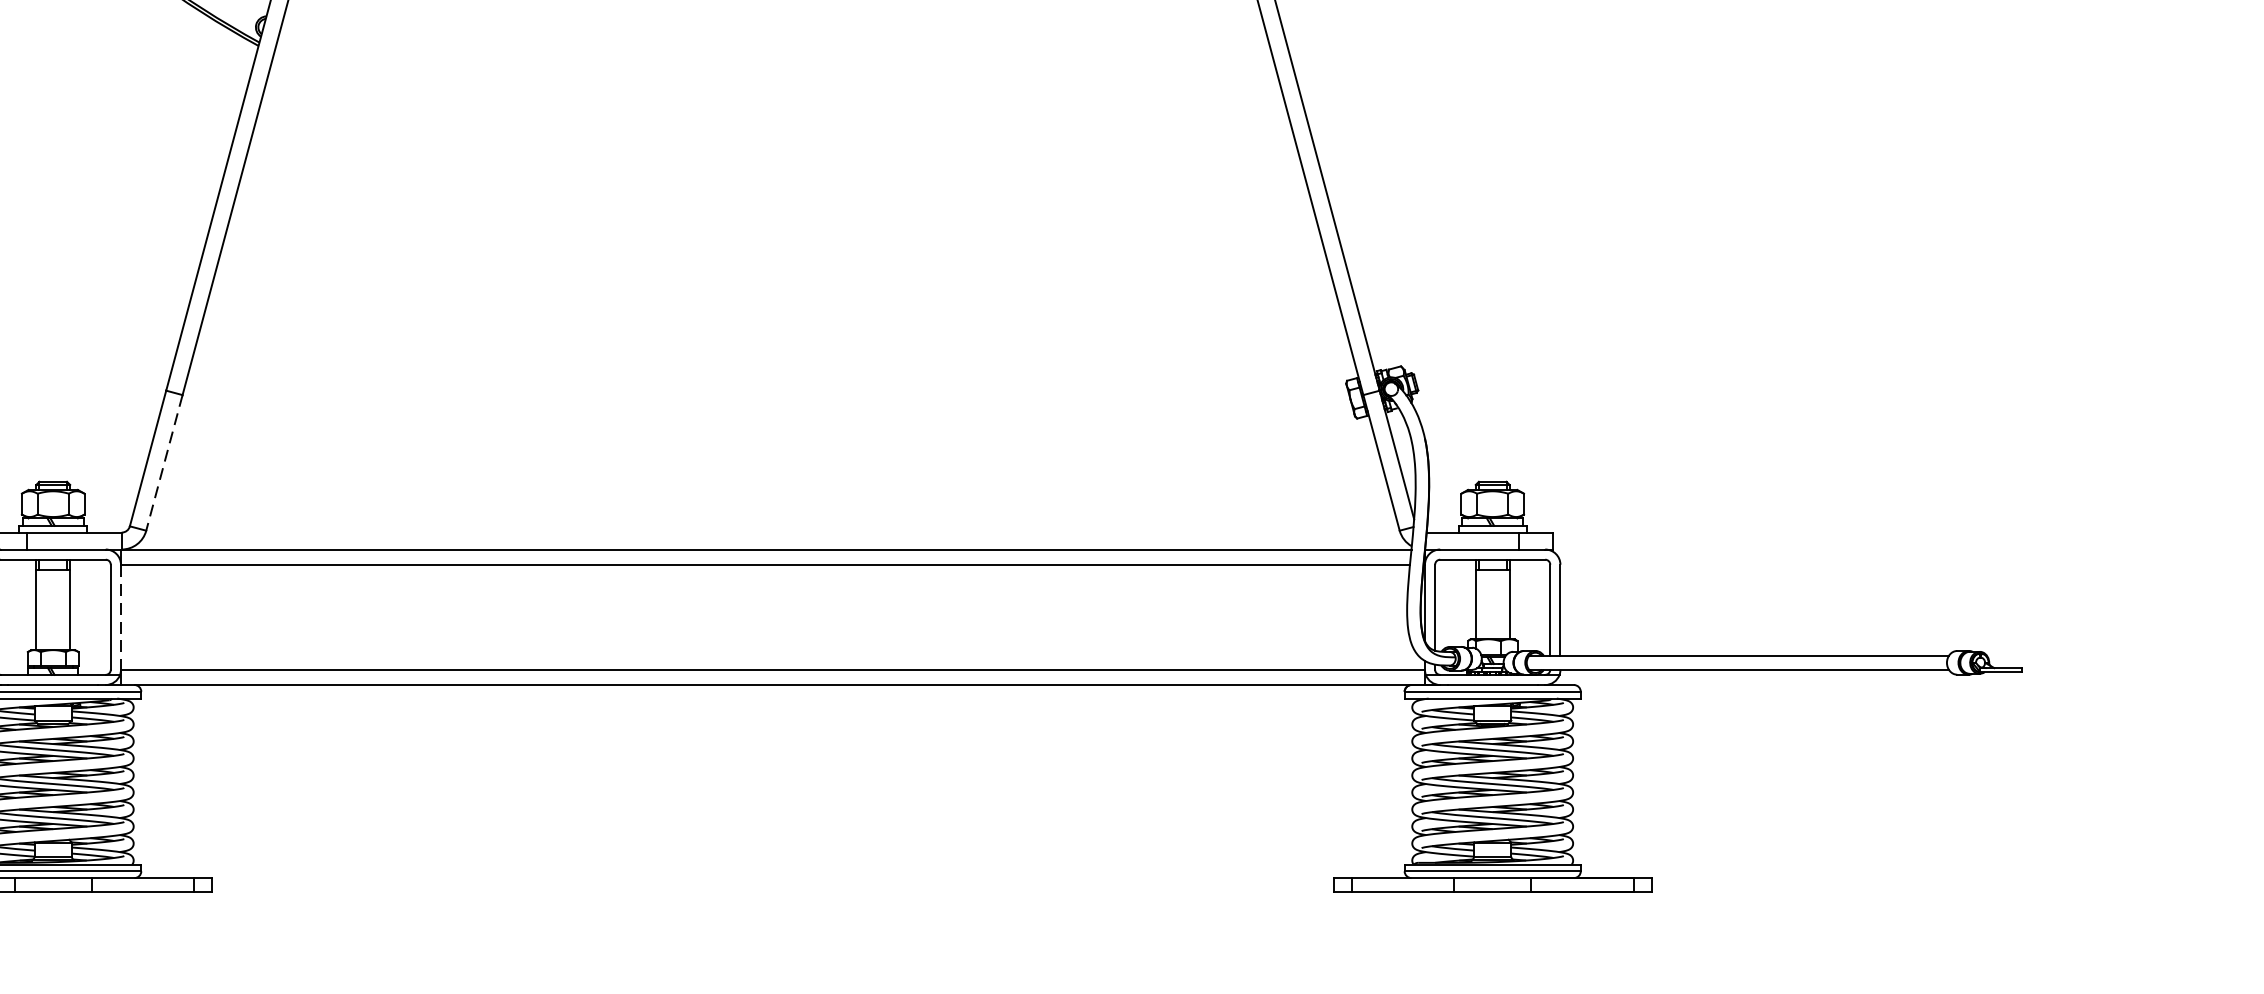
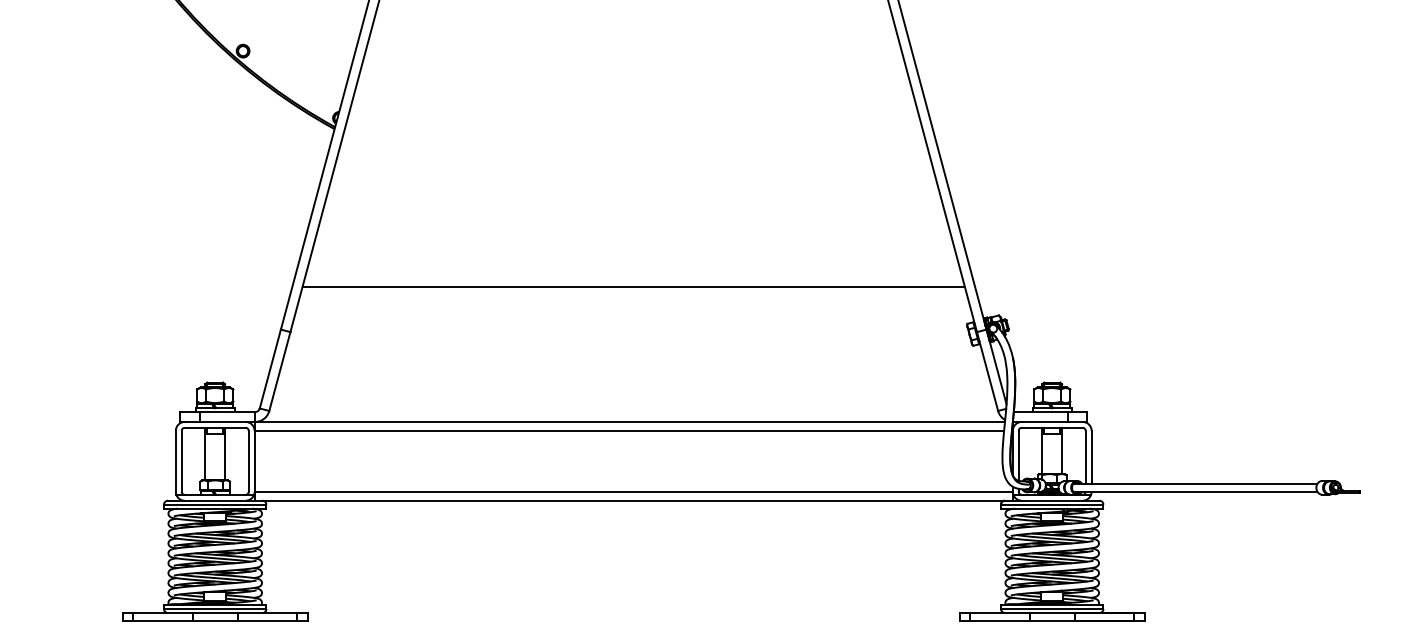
line: (772, 316) -> (633, 286), added
line: (163, 462) -> (279, 371), dashed -> solid
line: (120, 617) -> (254, 461), dashed -> solid

